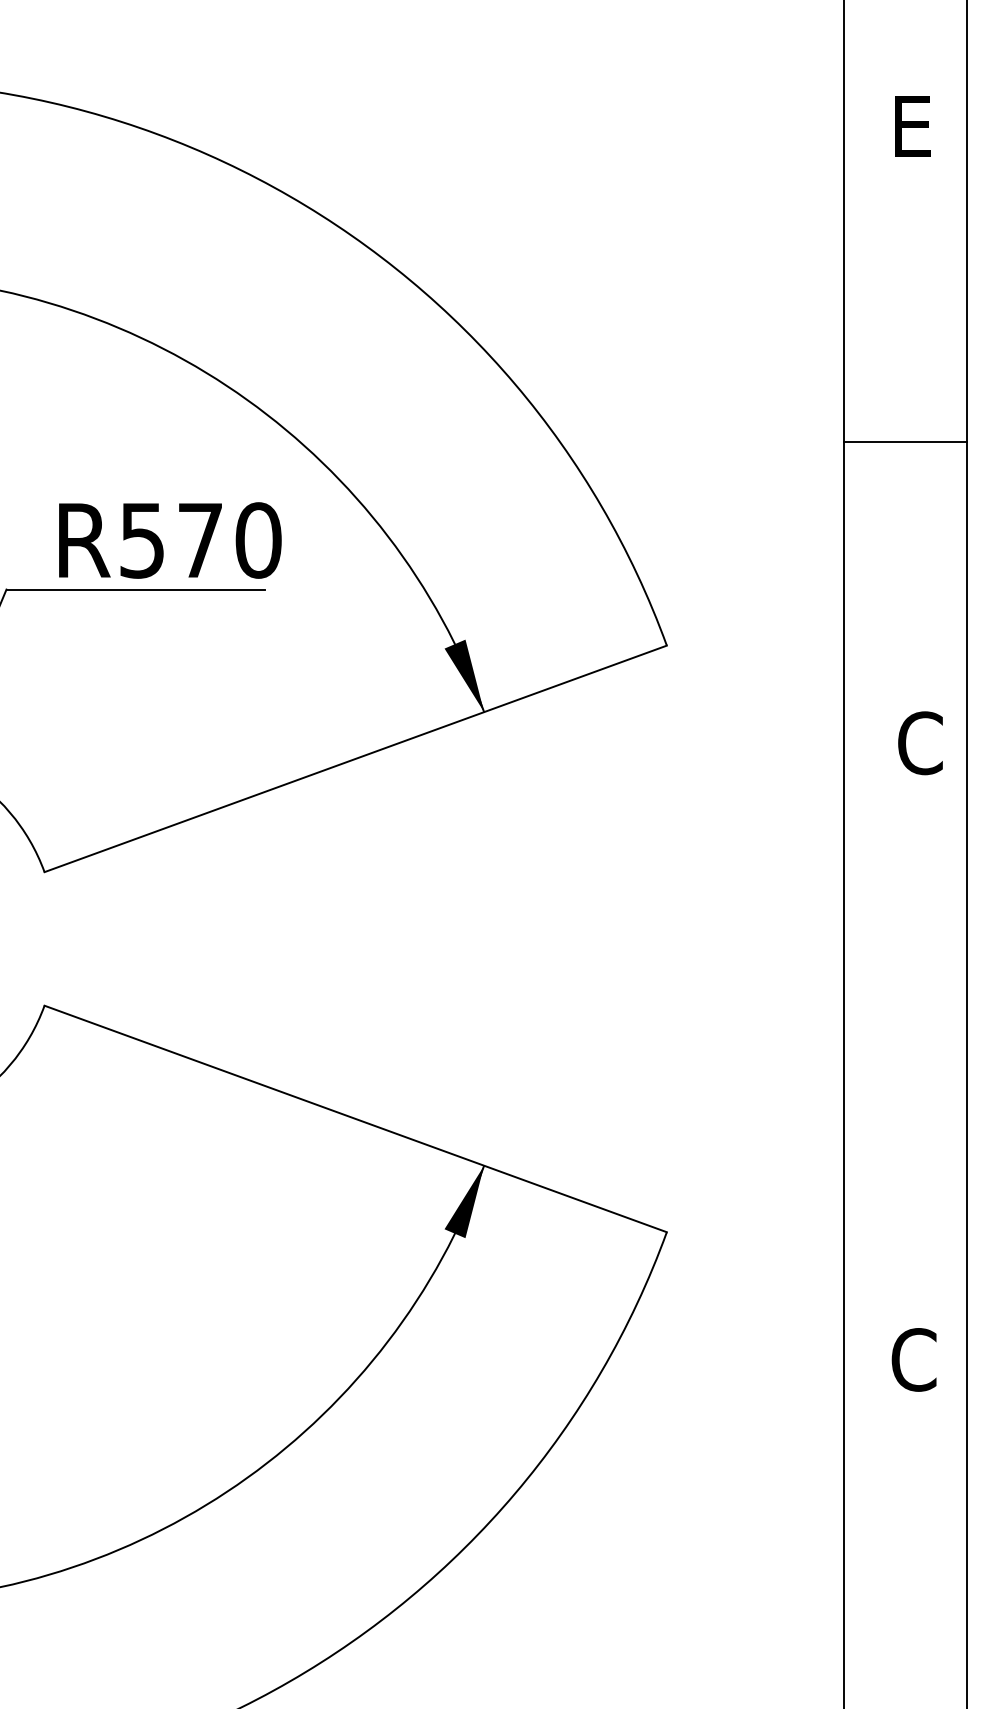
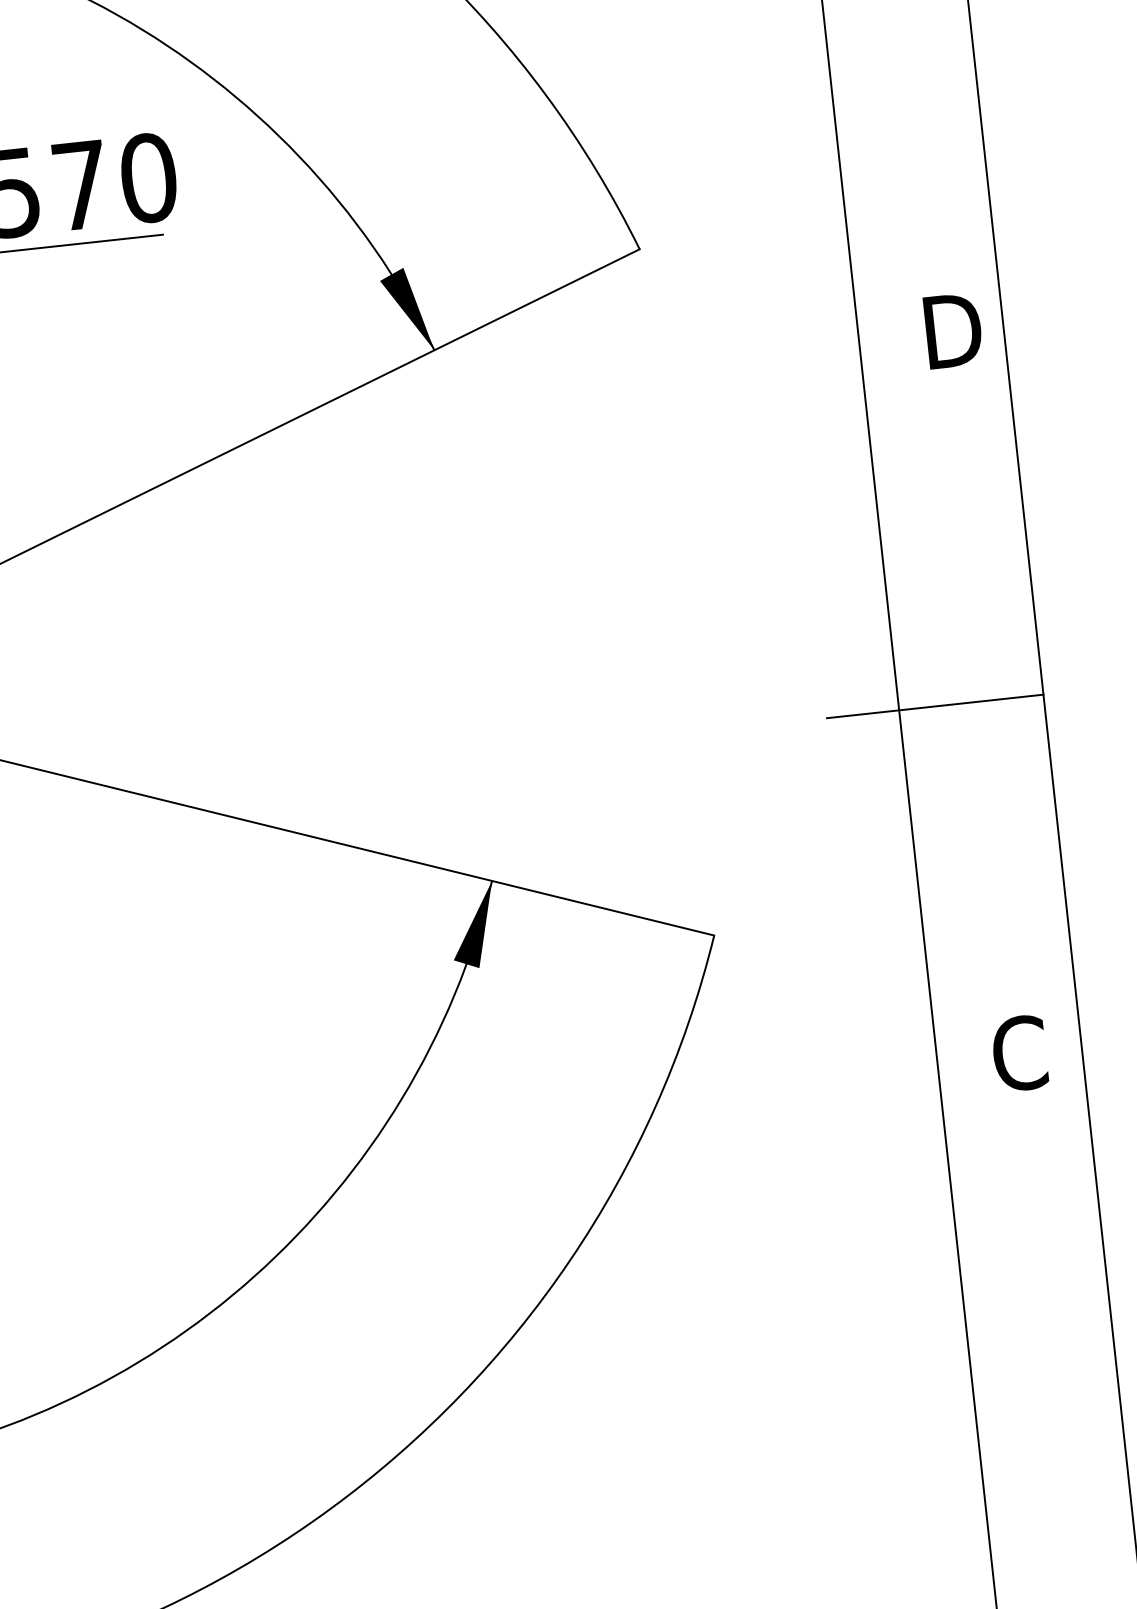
text: (922, 743) -> (951, 331), C -> D
line: (874, 1058) -> (935, 705), added

